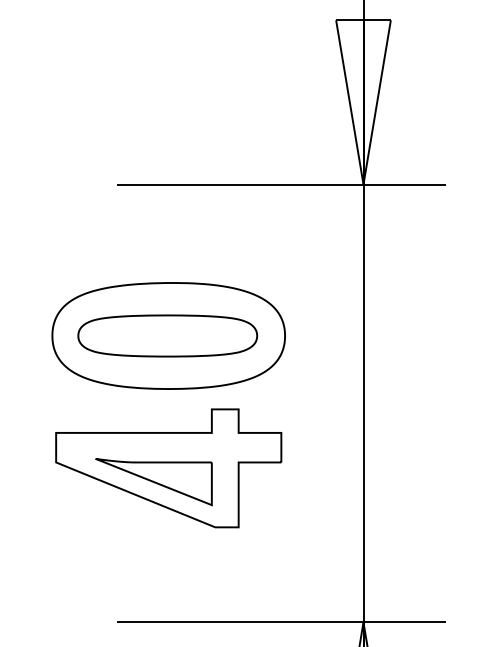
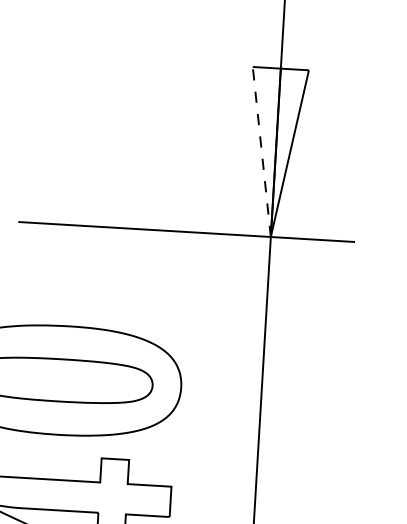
line: (349, 101) -> (261, 151), solid -> dashed

